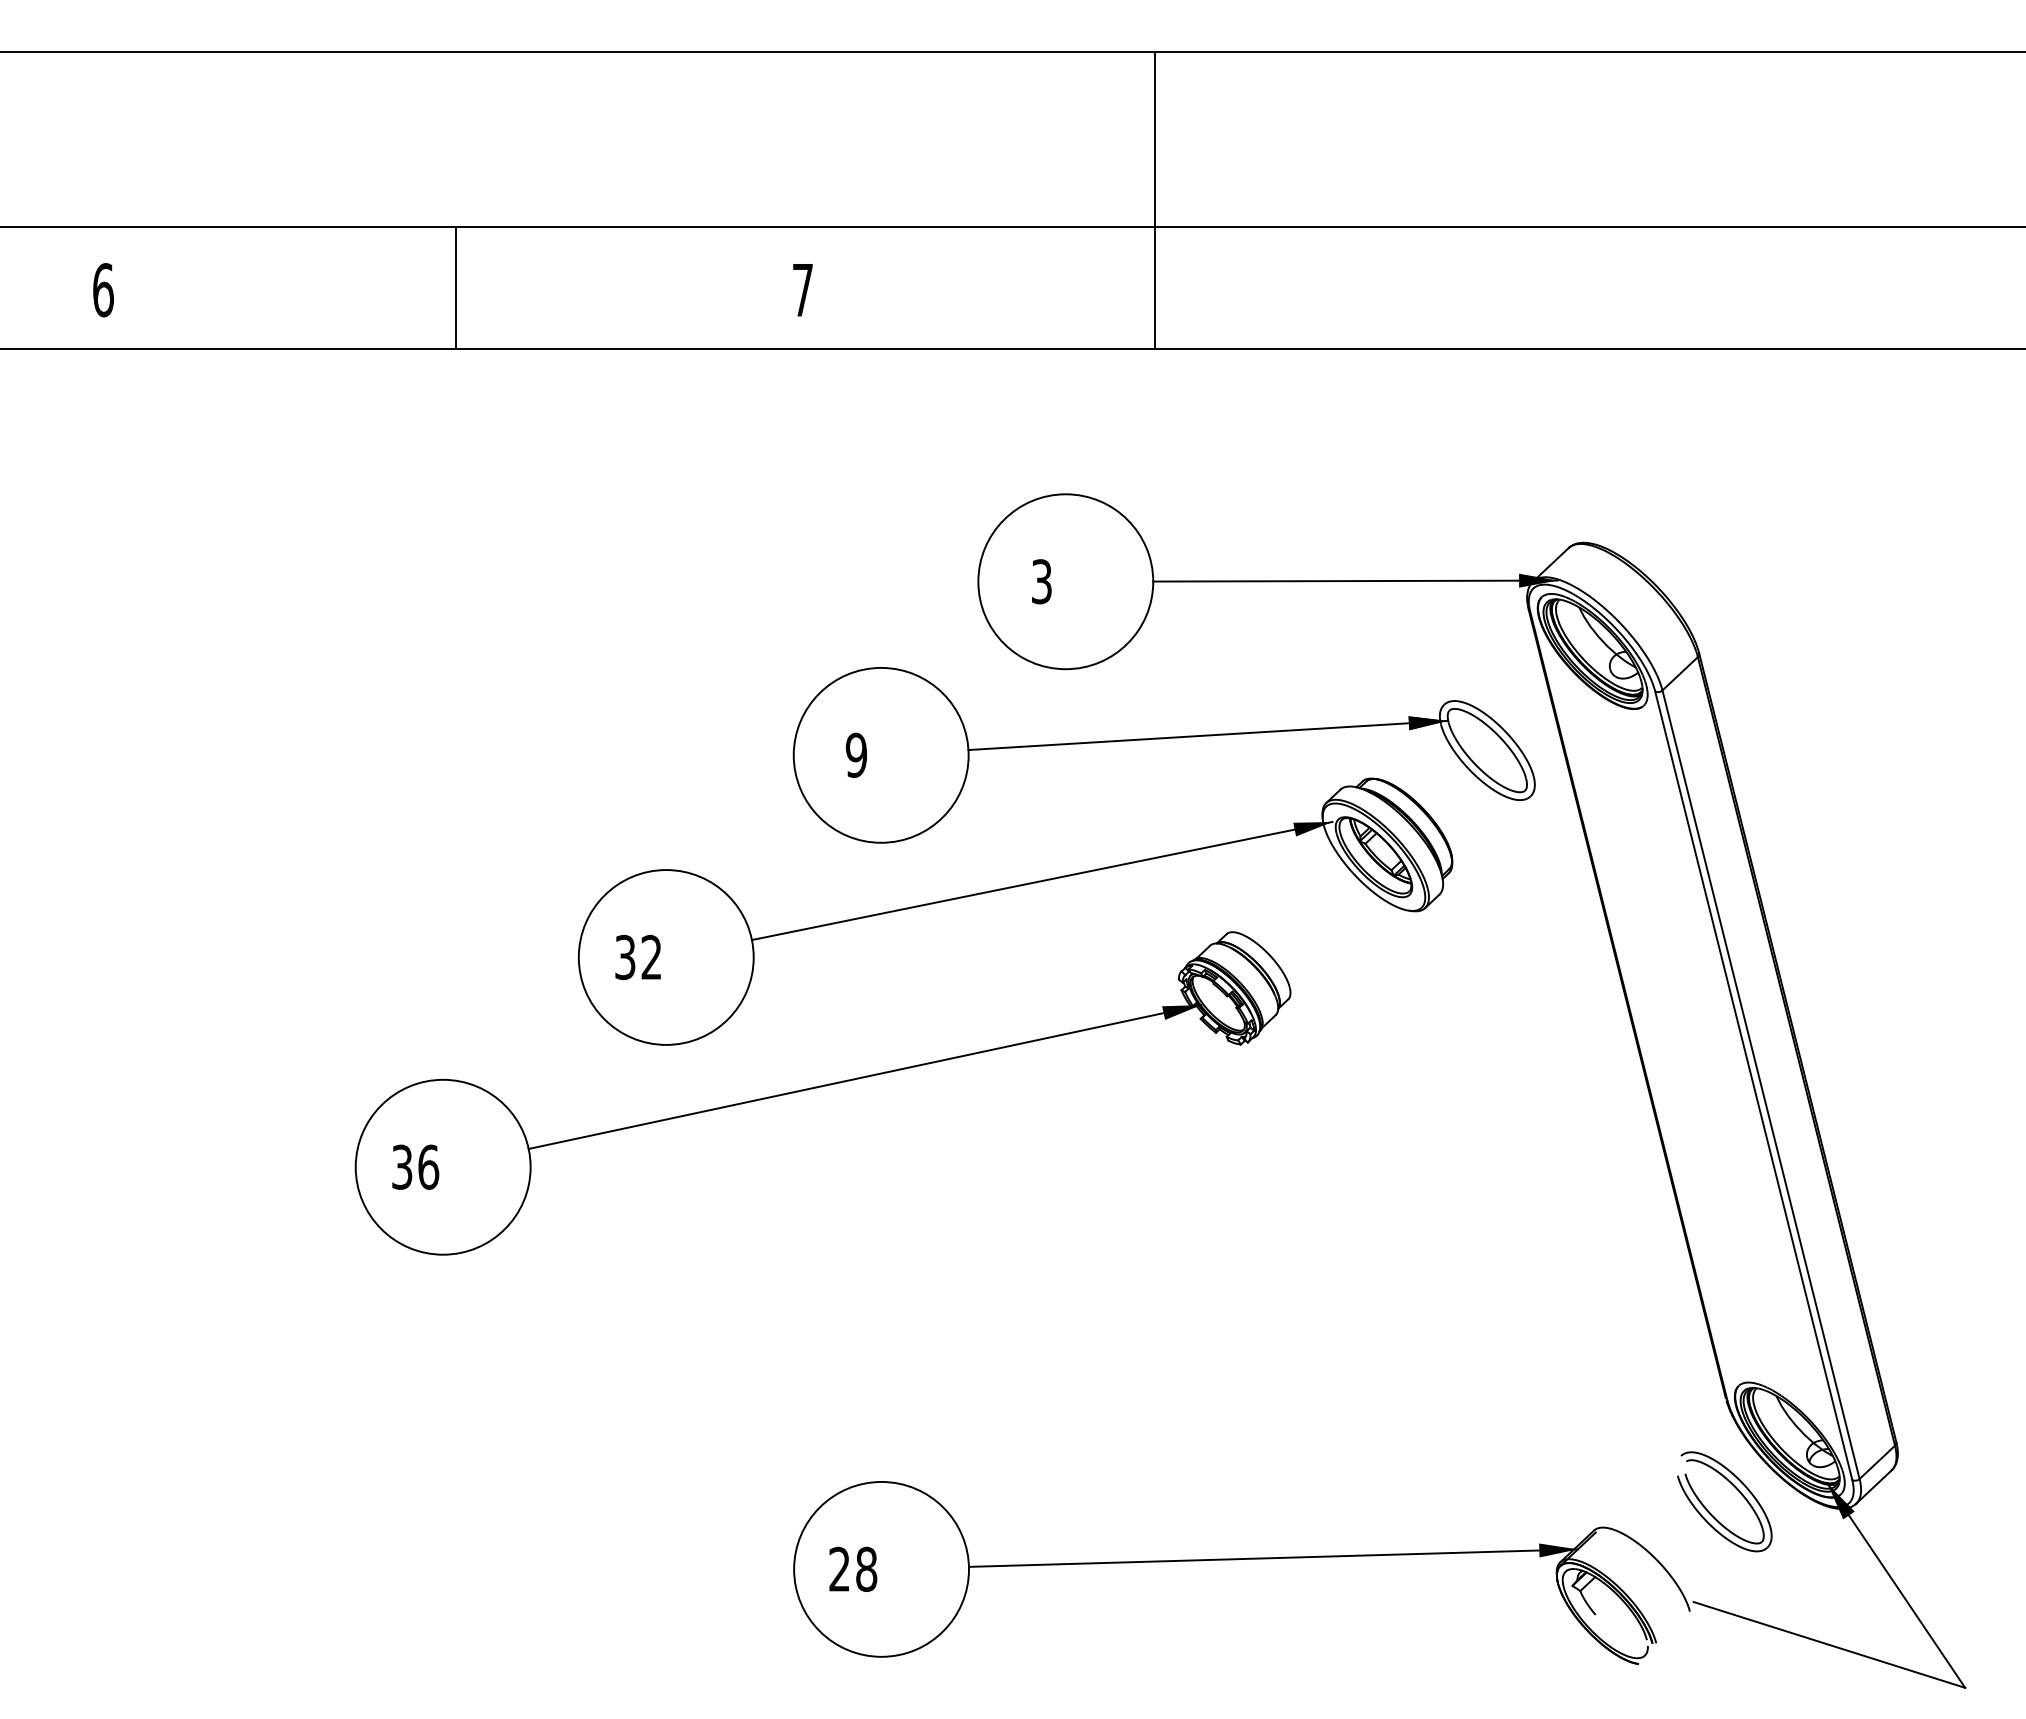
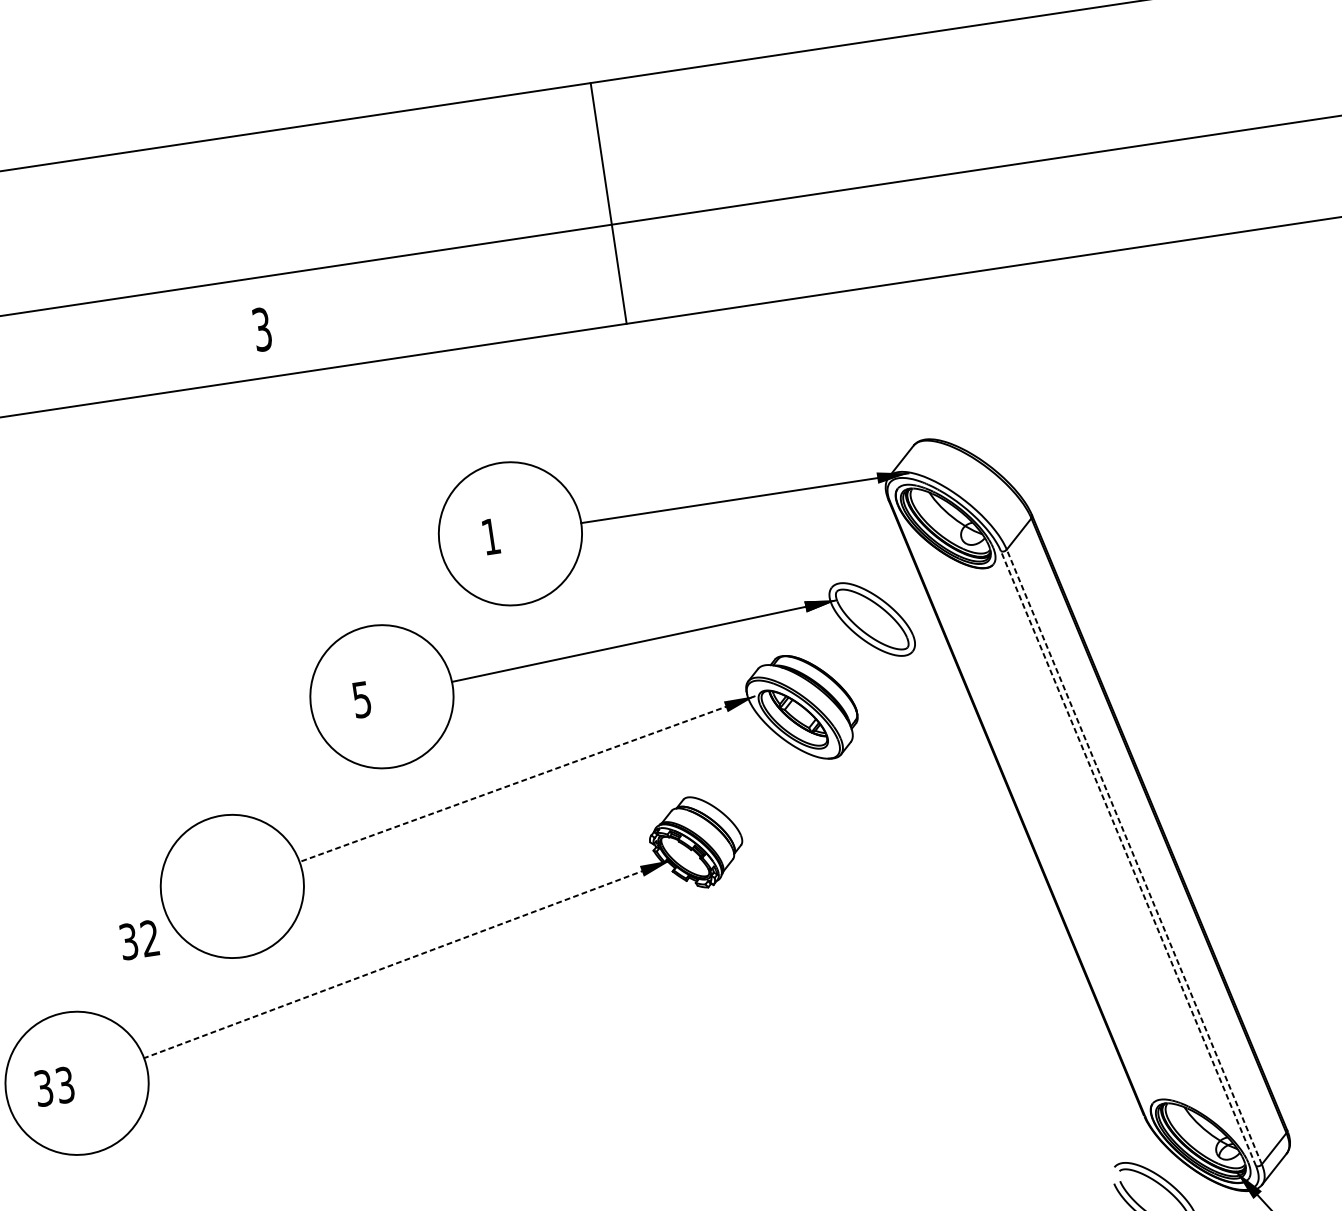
line: (1155, 200) -> (609, 203), moved
text: (802, 290) -> (261, 329), 7 -> 3
text: (1041, 581) -> (490, 536), 3 -> 1
text: (856, 754) -> (361, 699), 9 -> 5
line: (1041, 881) -> (527, 779), solid -> dashed
text: (637, 957) -> (138, 940), moved
line: (864, 1077) -> (407, 959), solid -> dashed
line: (1760, 1084) -> (1133, 856), solid -> dashed
line: (1753, 1085) -> (1128, 858), solid -> dashed
text: (428, 1166) -> (65, 1084), 36 -> 33

